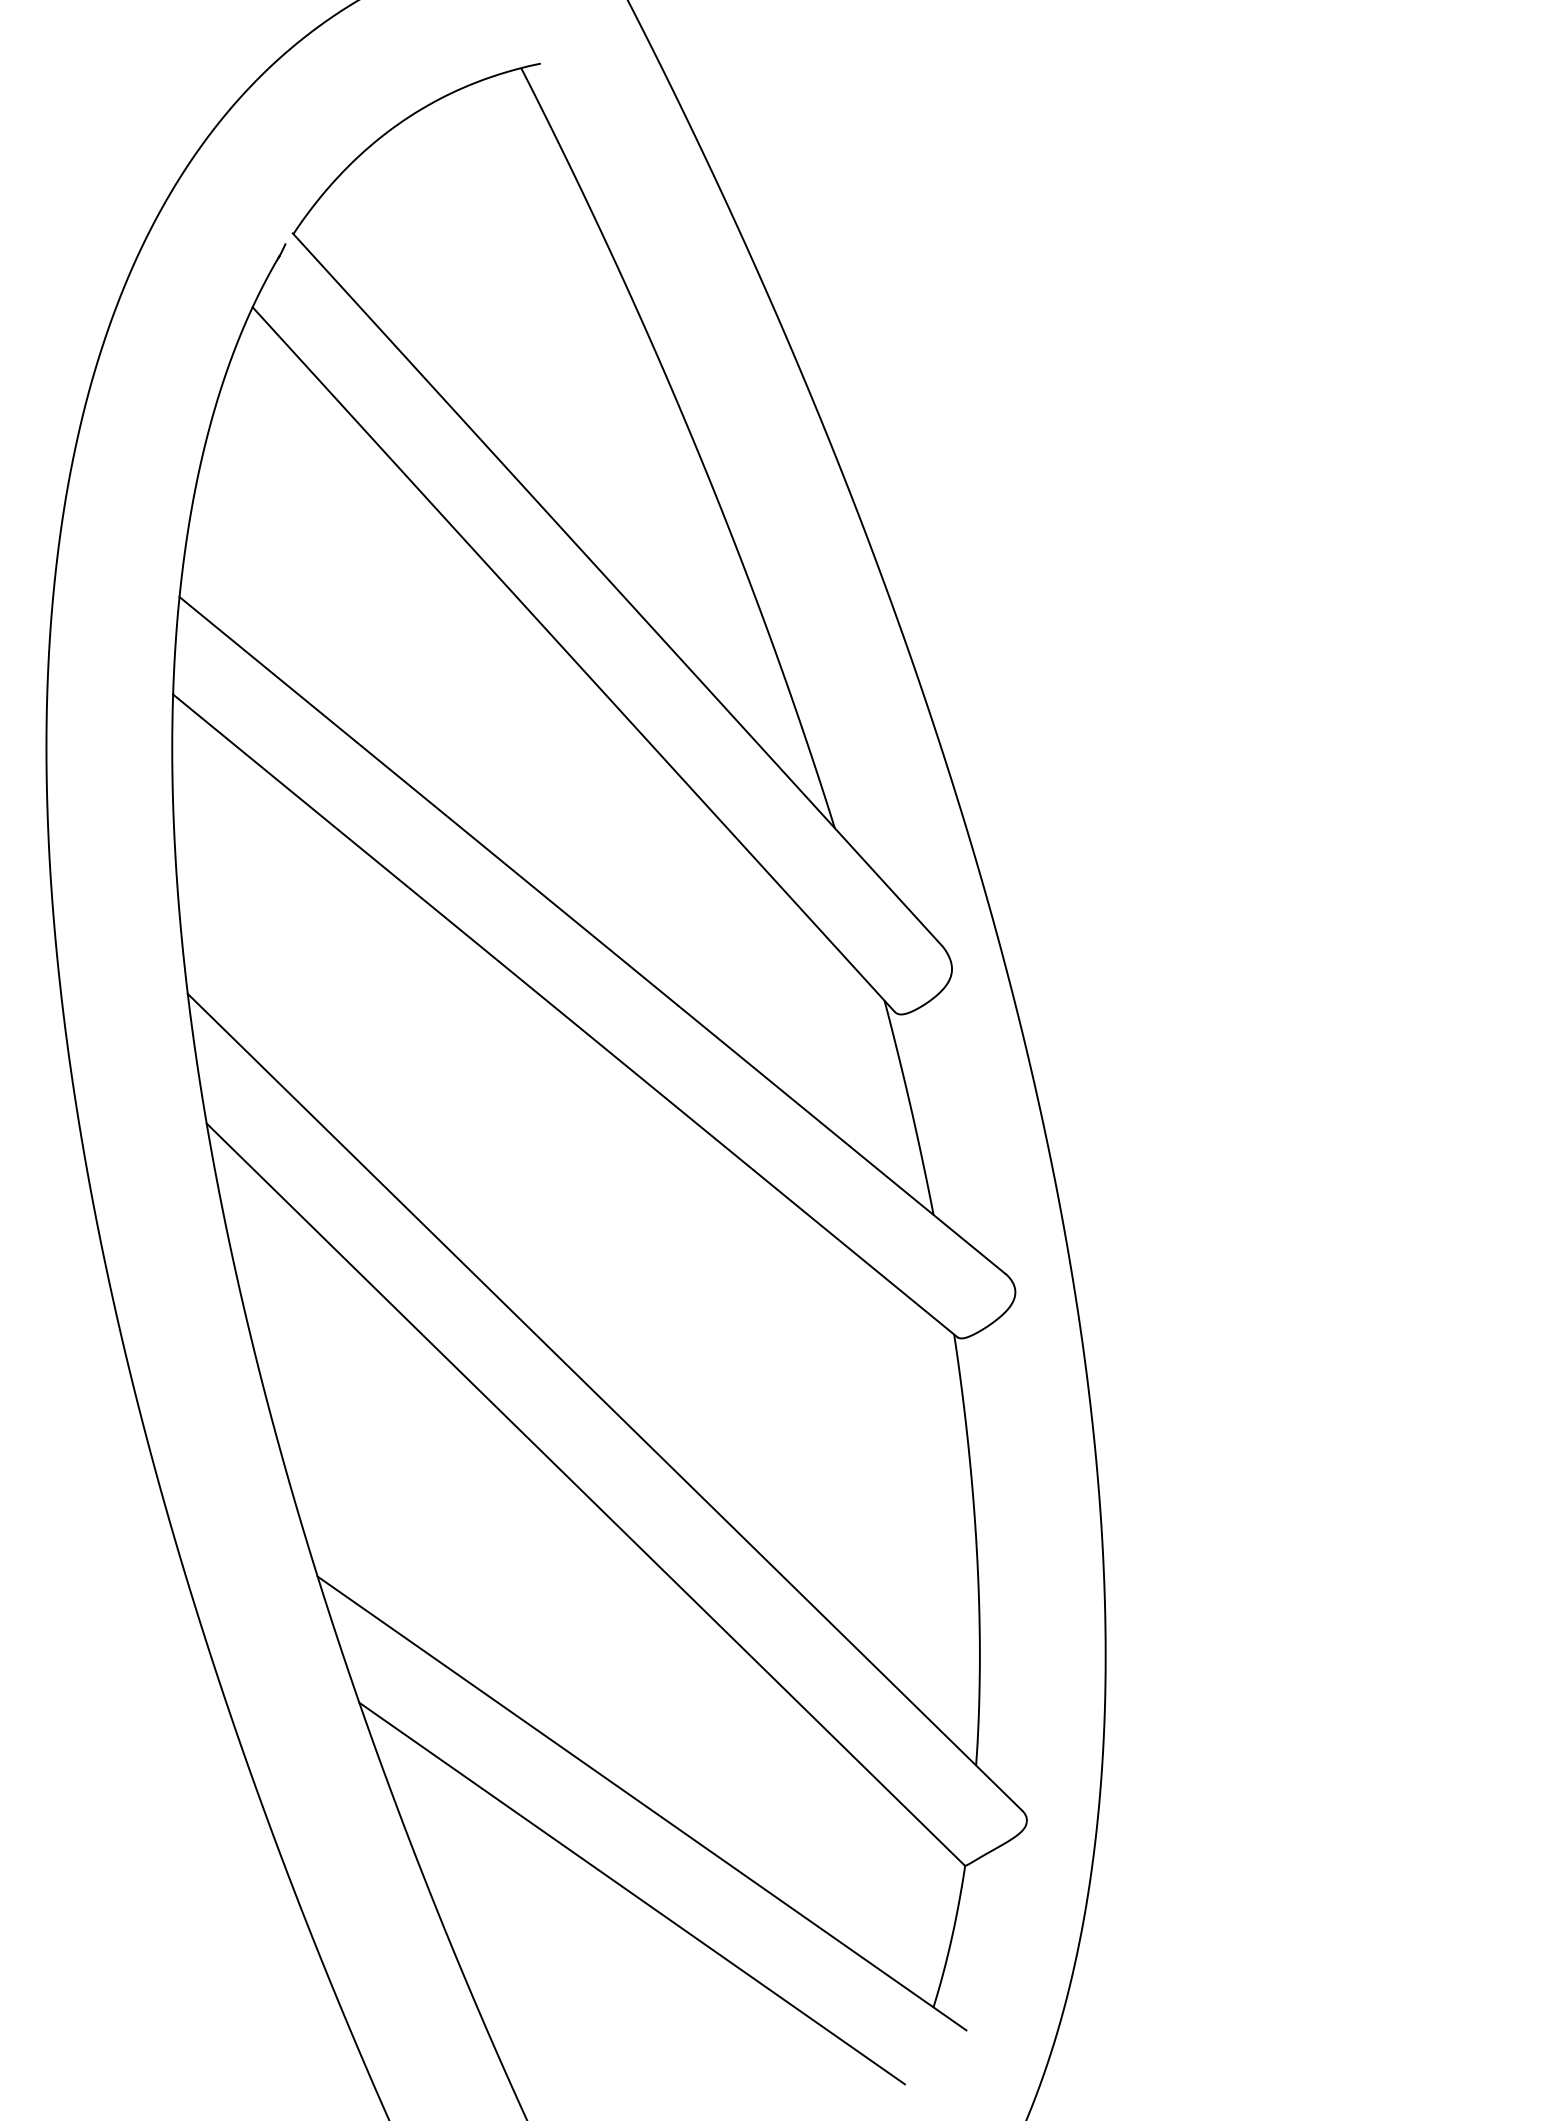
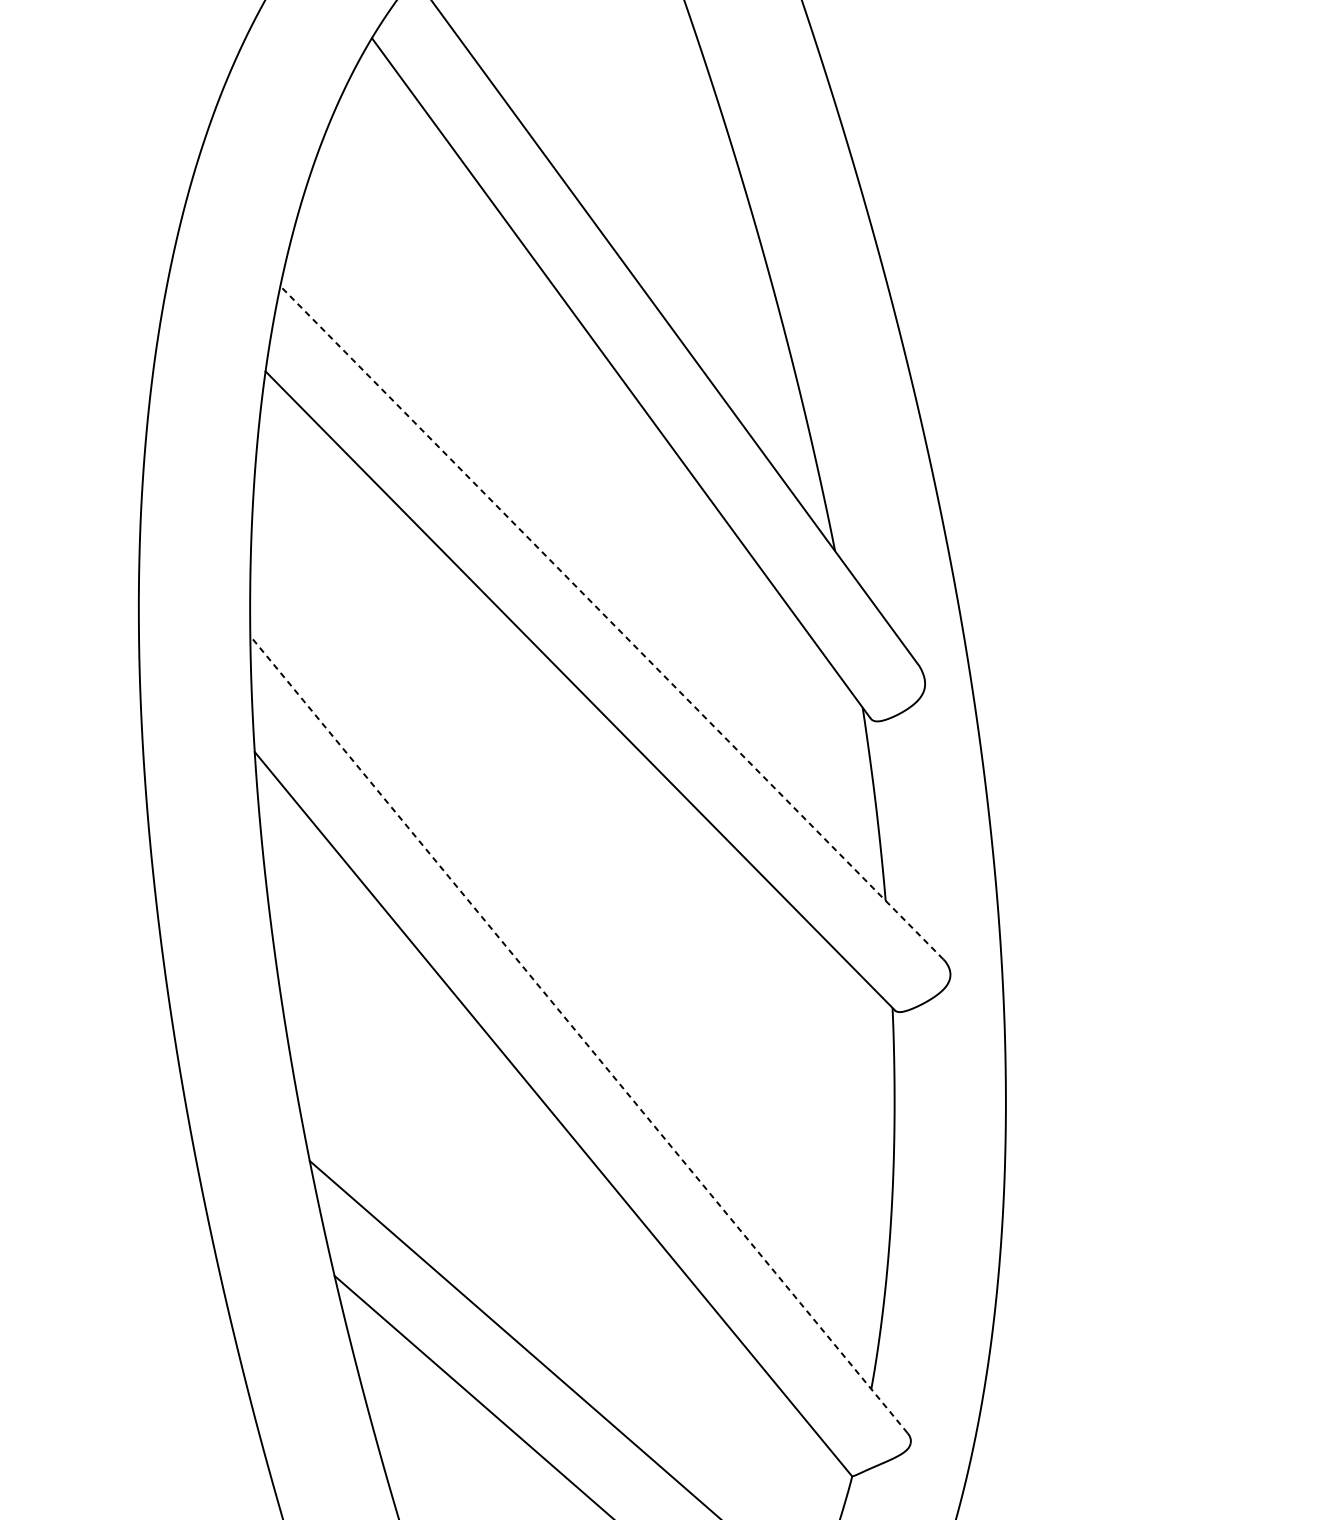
line: (592, 935) -> (611, 622), solid -> dashed
line: (604, 1402) -> (578, 1034), solid -> dashed

